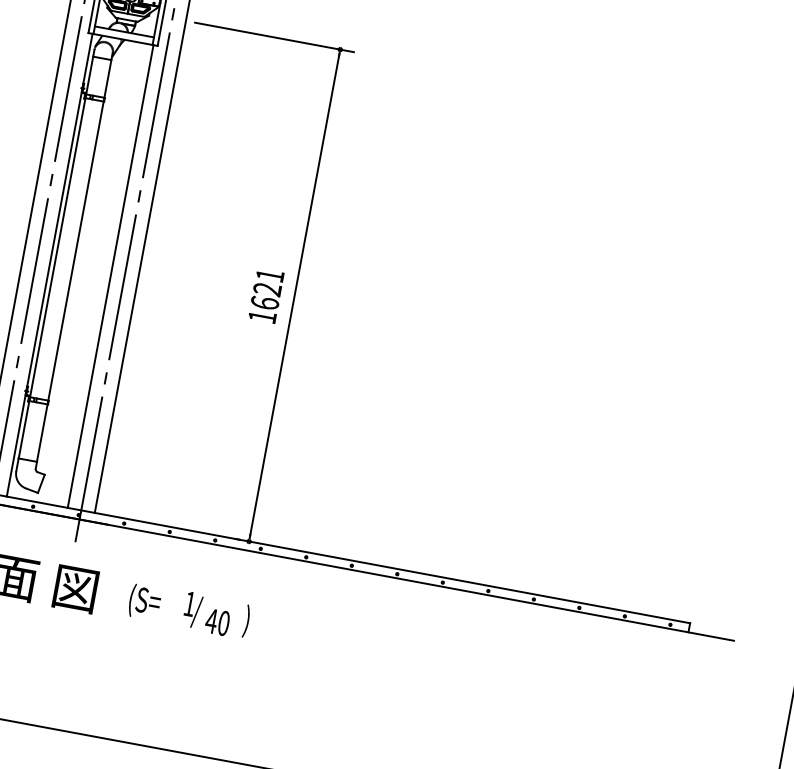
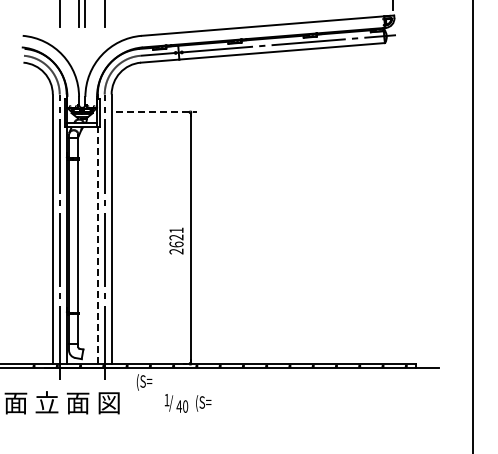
line: (273, 37) -> (156, 112), solid -> dashed
line: (110, 276) -> (97, 245), solid -> dashed
text: (262, 316) -> (176, 251), 1621 -> 2621
text: (144, 602) -> (144, 382), moved
text: (260, 623) -> (203, 403), ) -> (S=

